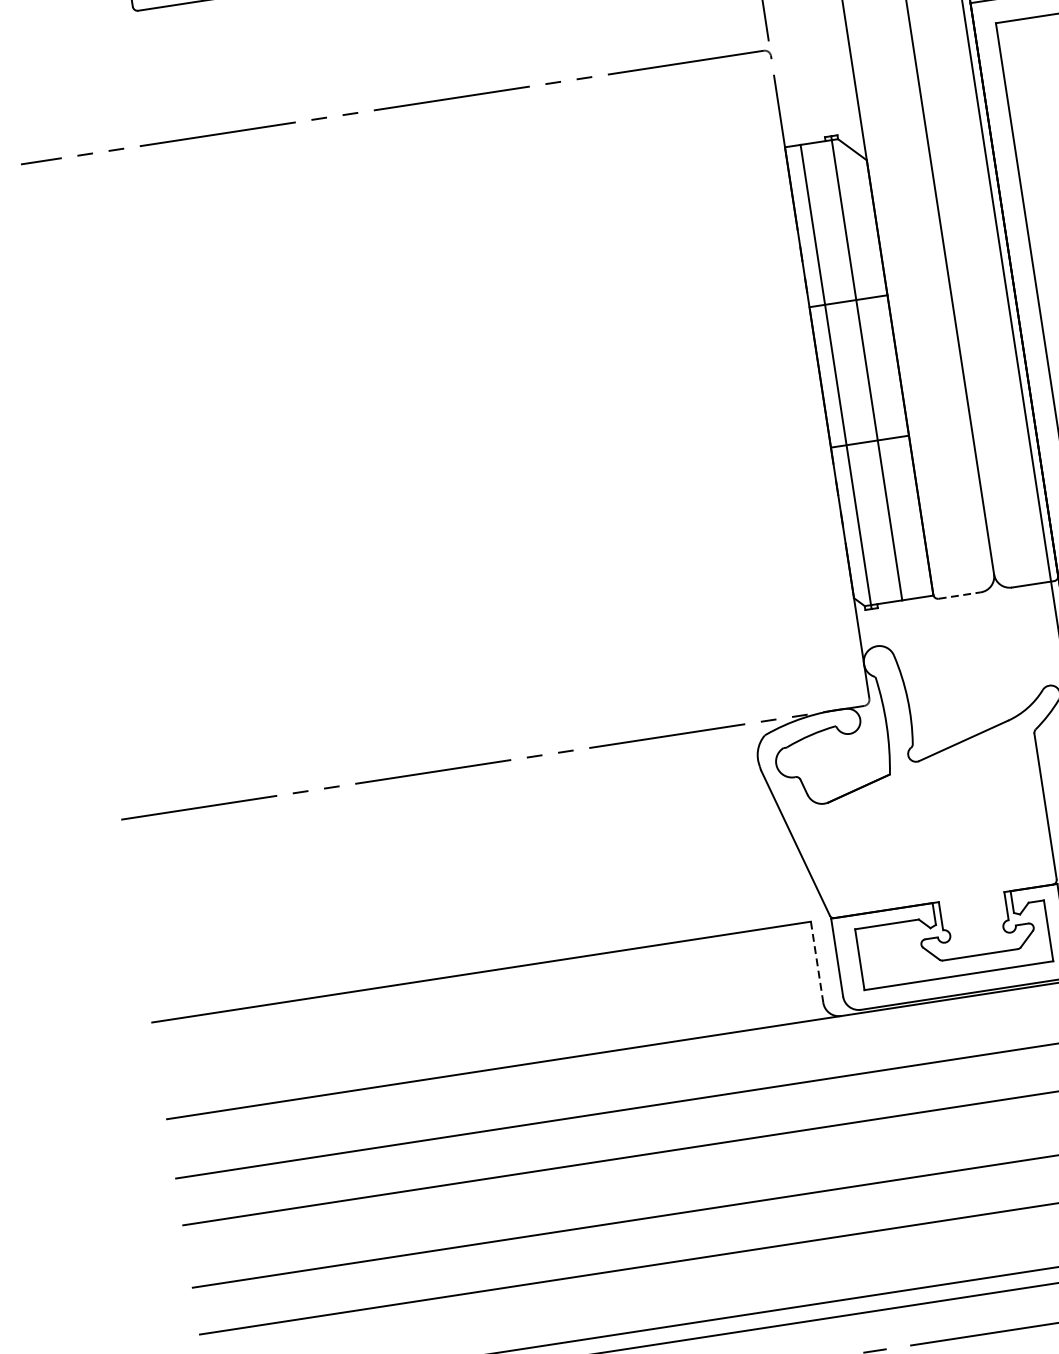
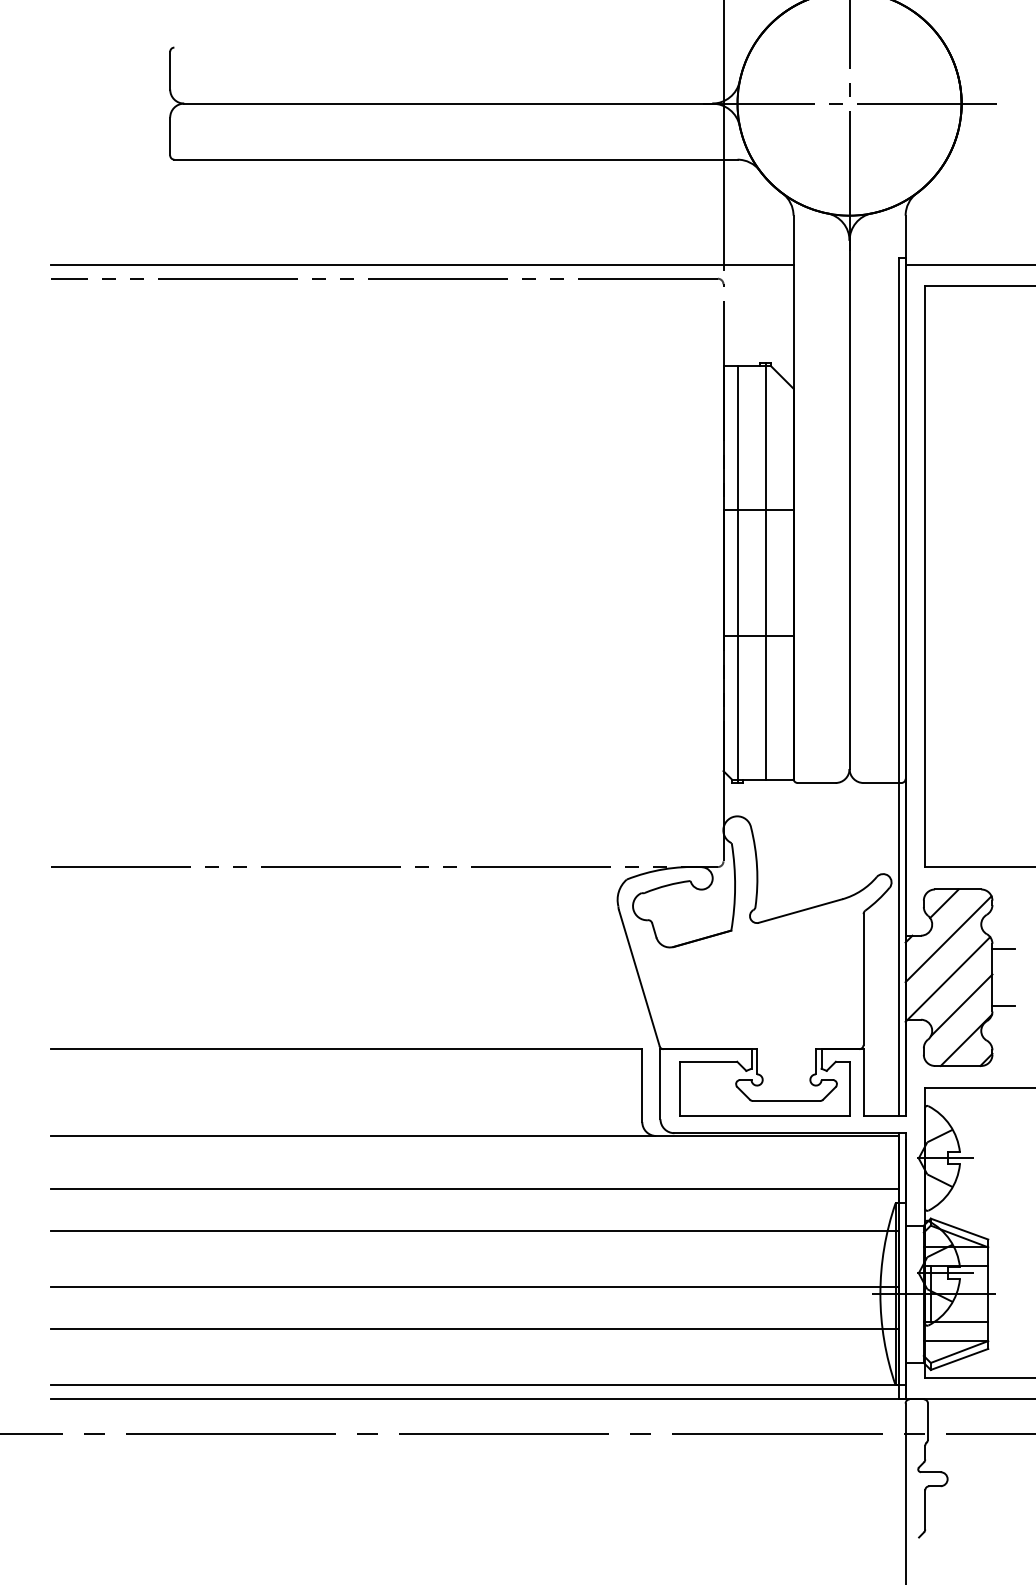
line: (431, 85) -> (421, 264), added
line: (959, 596) -> (816, 783), dashed -> solid
line: (817, 963) -> (642, 1086), dashed -> solid

